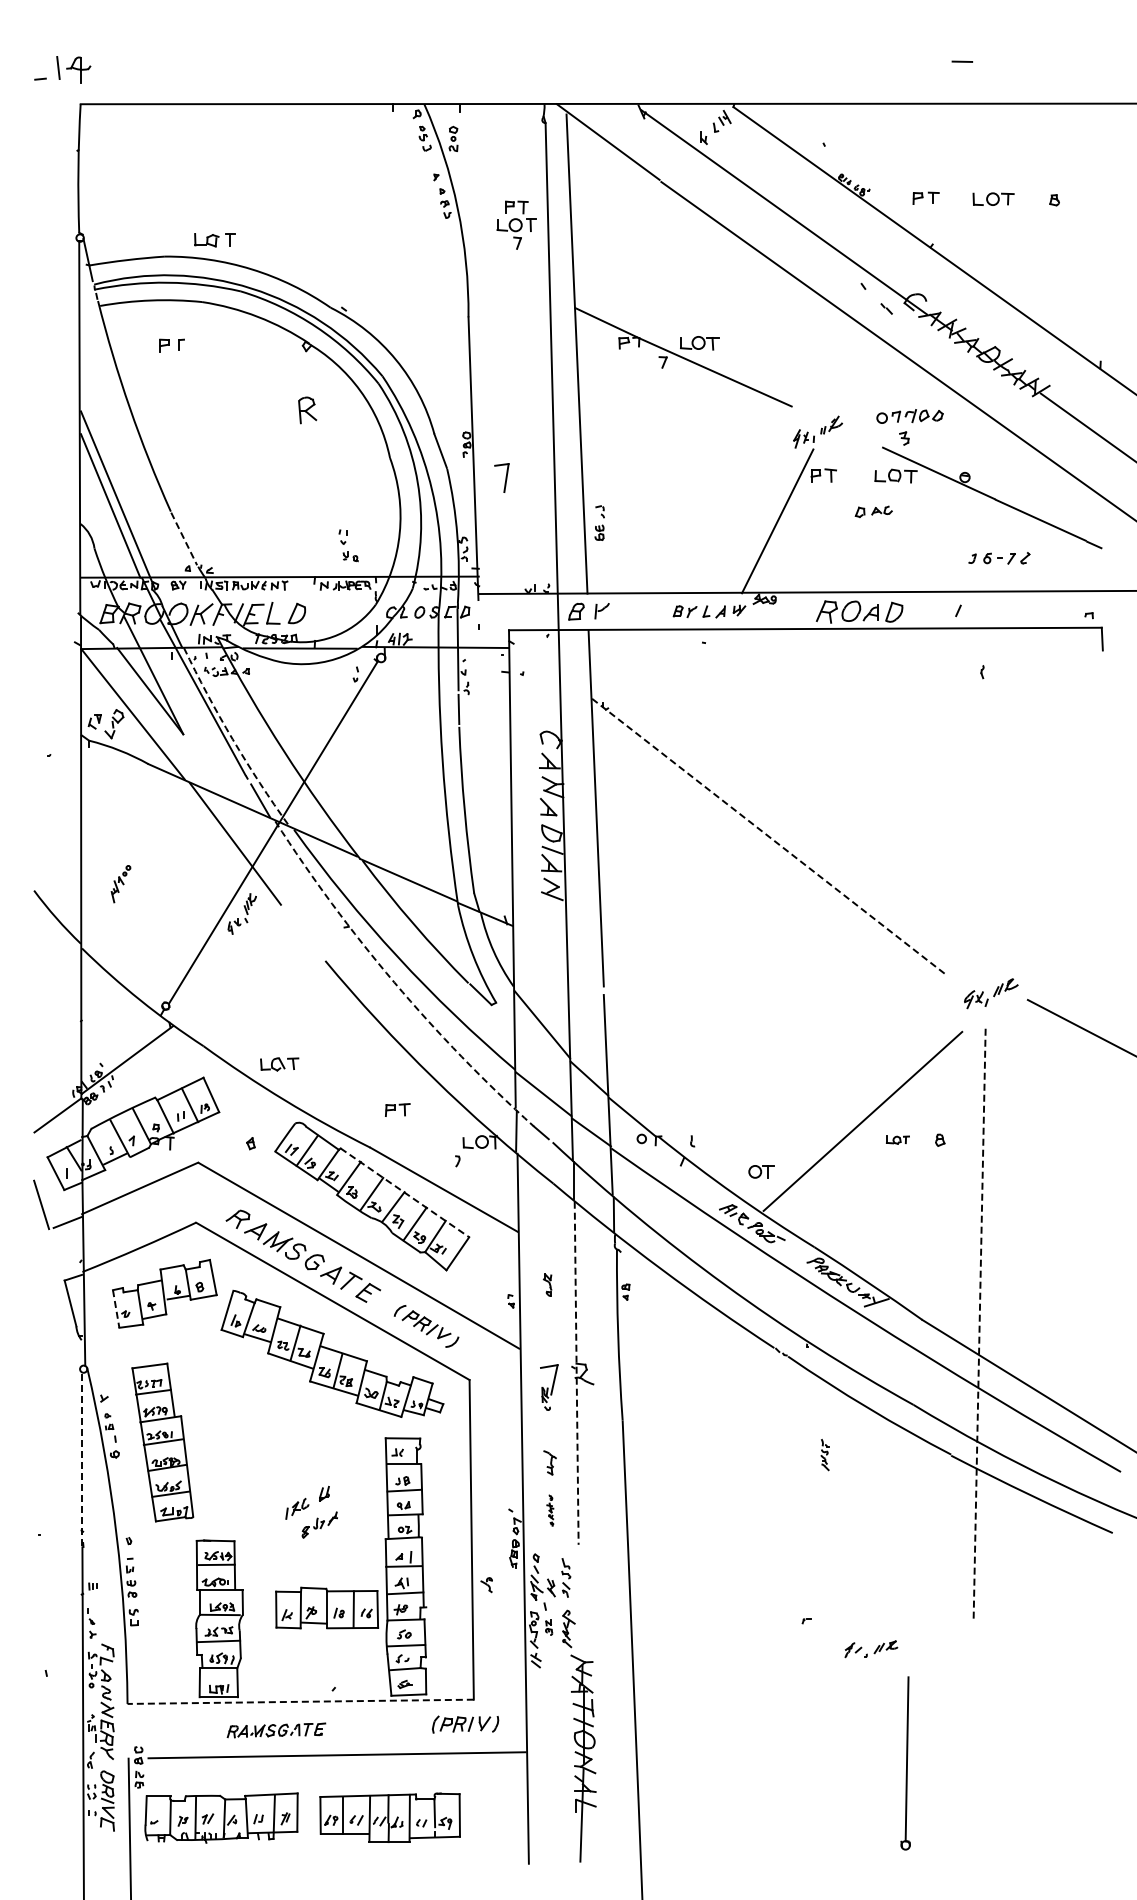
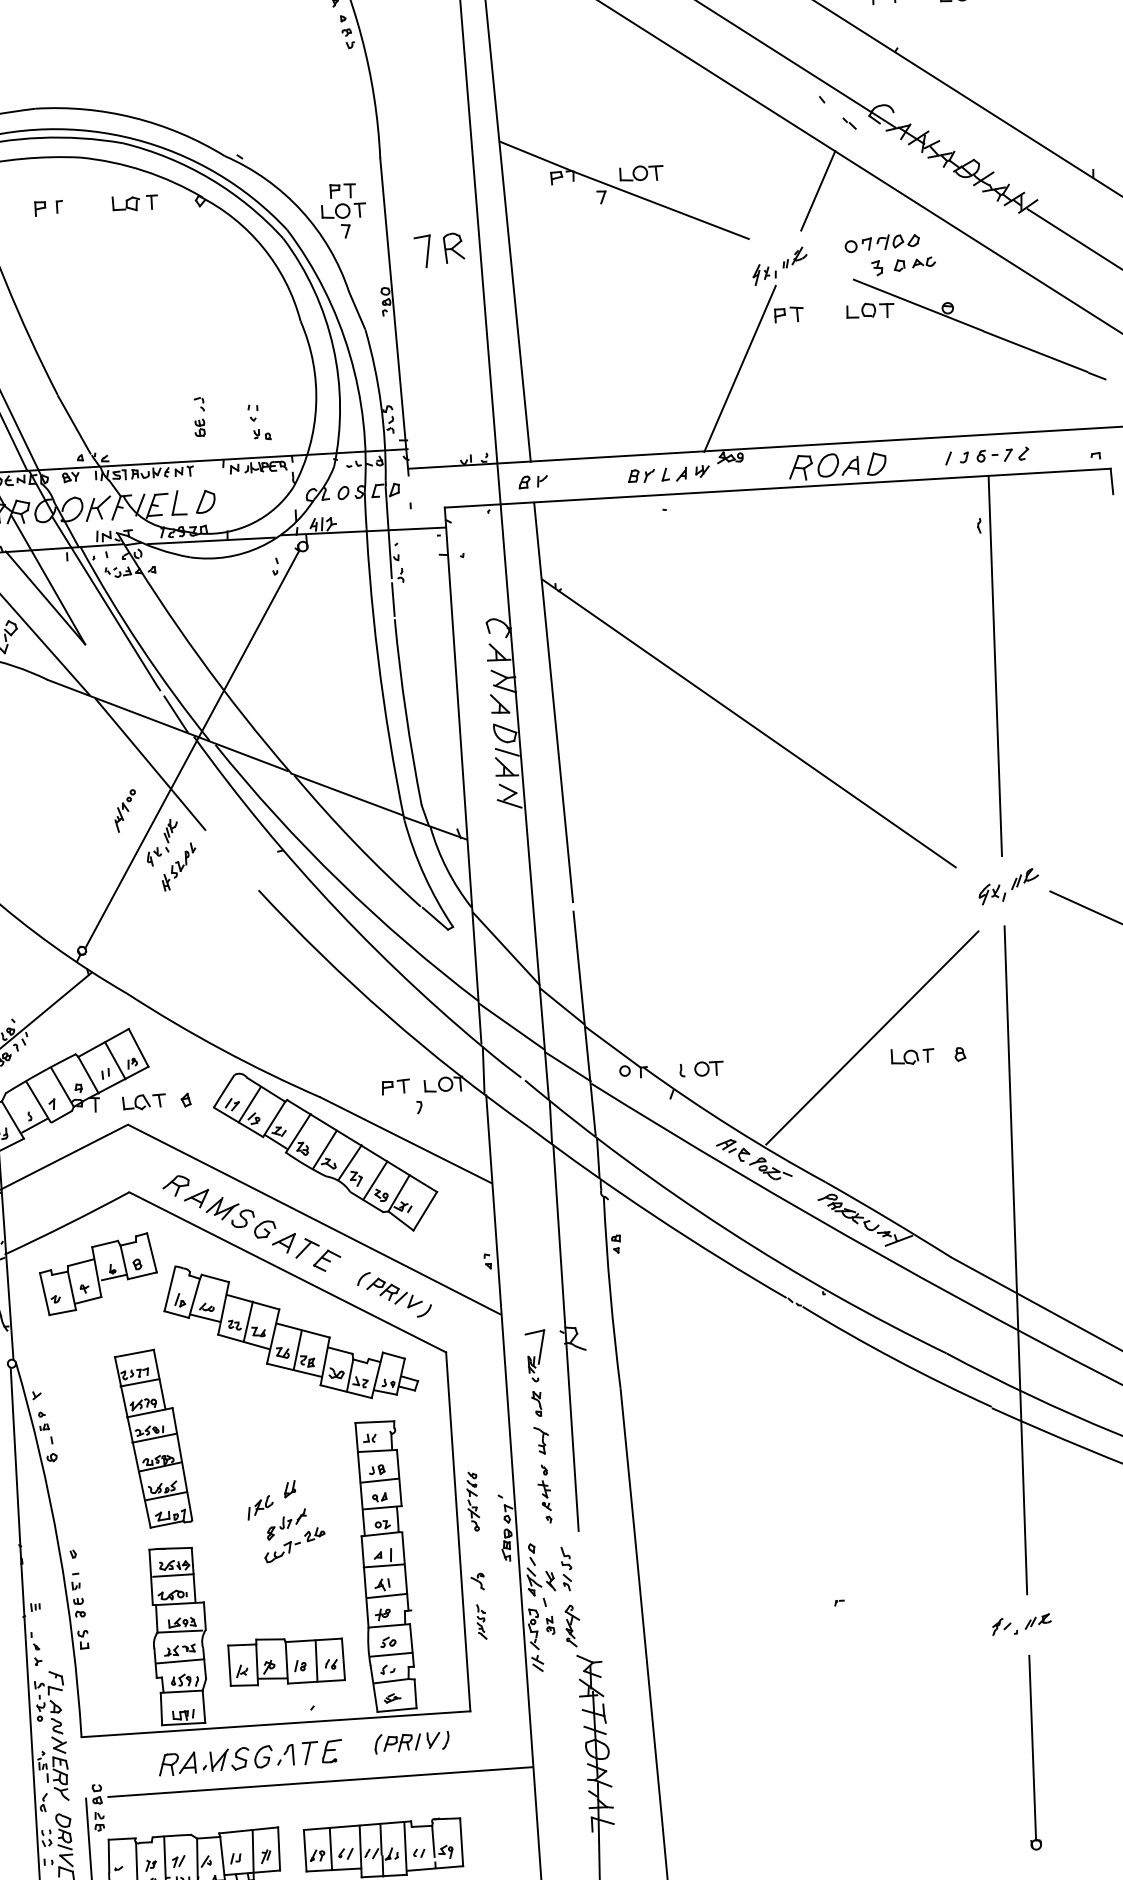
part: (516, 224) -> (343, 210), moved
part: (214, 240) -> (134, 203), moved
line: (855, 366) -> (818, 190), added
part: (307, 410) -> (453, 248), moved
part: (501, 477) -> (422, 251), moved
part: (873, 511) -> (914, 263), moved
part: (599, 522) -> (199, 416), moved
line: (184, 539) -> (74, 425), dashed -> solid
part: (999, 558) -> (994, 455), moved
part: (588, 611) -> (532, 481), size x0.62
arc: (232, 739) -> (140, 647), dashed -> solid
line: (989, 797) -> (994, 666), added
line: (768, 836) -> (748, 723), dashed -> solid
part: (120, 884) -> (124, 811), moved
part: (255, 936) -> (178, 867), added
arc: (394, 982) -> (337, 910), dashed -> solid
part: (279, 1064) -> (144, 1102), moved
part: (397, 1109) -> (395, 1086), moved
part: (897, 1139) -> (912, 1056), size x1.67
part: (761, 1171) -> (708, 1068), moved
line: (405, 1193) -> (362, 1146), dashed -> solid
part: (547, 1284) -> (536, 1403), moved
line: (116, 1309) -> (45, 1294), dashed -> solid
line: (979, 1325) -> (1015, 1260), dashed -> solid
line: (576, 1373) -> (565, 1338), dashed -> solid
part: (162, 1442) -> (153, 1438), moved
part: (824, 1455) -> (480, 1622), moved
line: (82, 1460) -> (16, 1466), dashed -> solid
part: (550, 1510) -> (544, 1494), size x1.67
part: (485, 1513) -> (472, 1501), added
part: (325, 1543) -> (294, 1544), added
part: (326, 1607) -> (285, 1660), moved
part: (871, 1649) -> (1021, 1624), moved
line: (300, 1701) -> (275, 1723), dashed -> solid
part: (465, 1724) -> (411, 1742), moved
part: (276, 1730) -> (250, 1757), size x1.67
part: (905, 1763) -> (1031, 1752), moved

